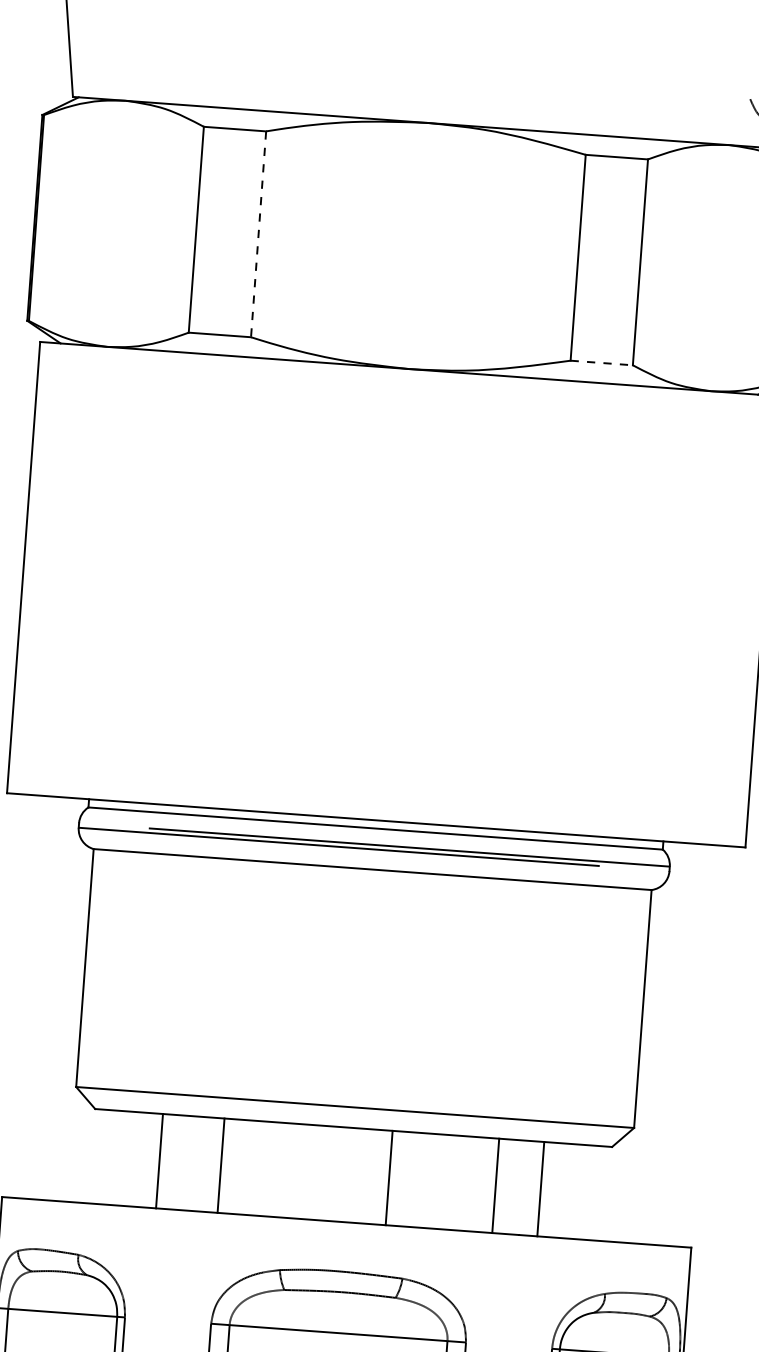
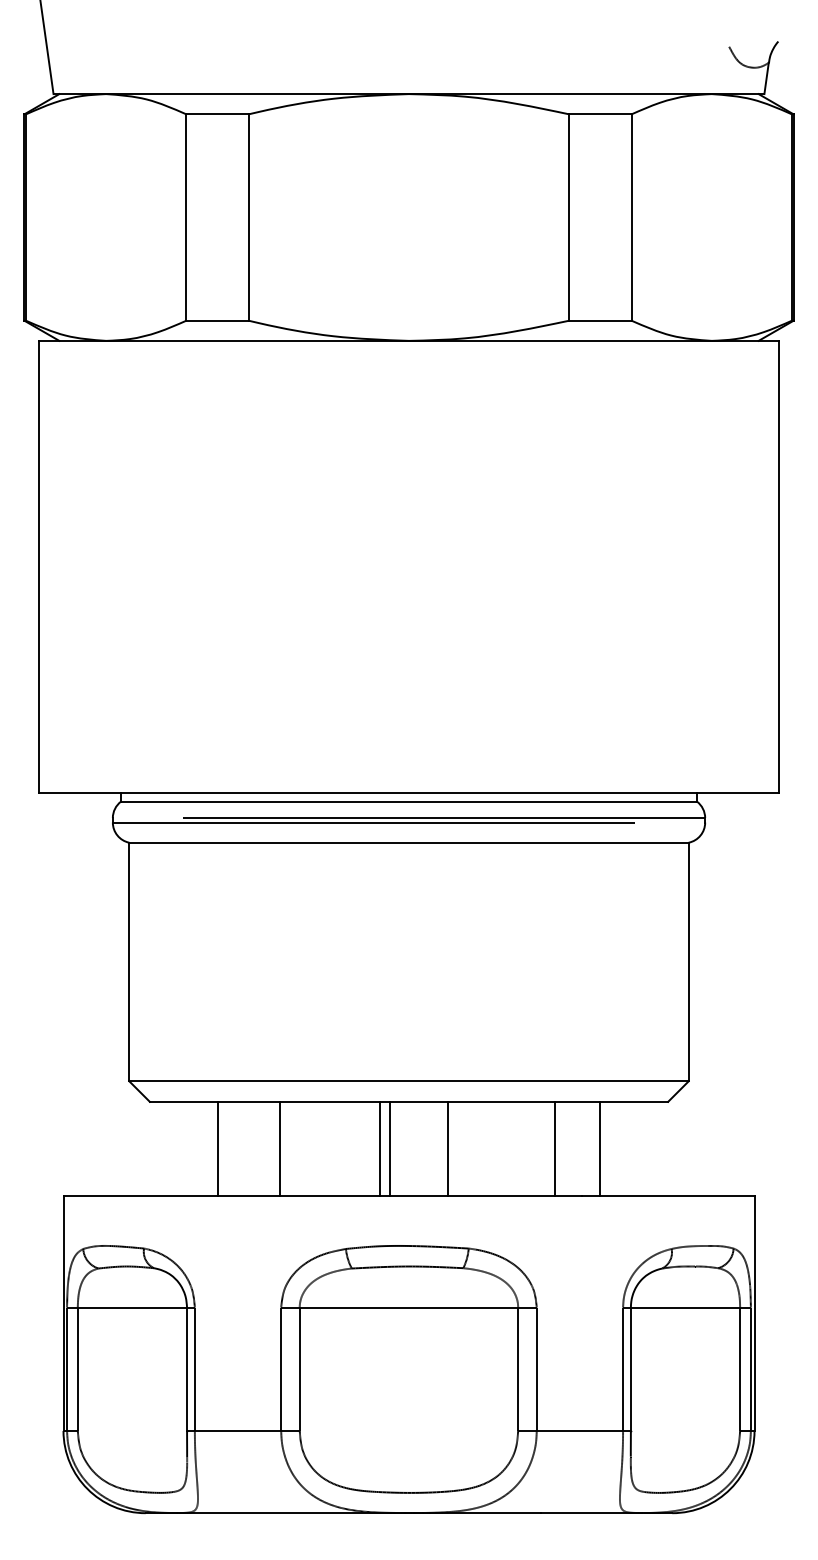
line: (258, 235) -> (248, 218), dashed -> solid
line: (601, 362) -> (600, 320), dashed -> solid
line: (321, 1172) -> (380, 1148), added
line: (331, 1173) -> (390, 1148), added

